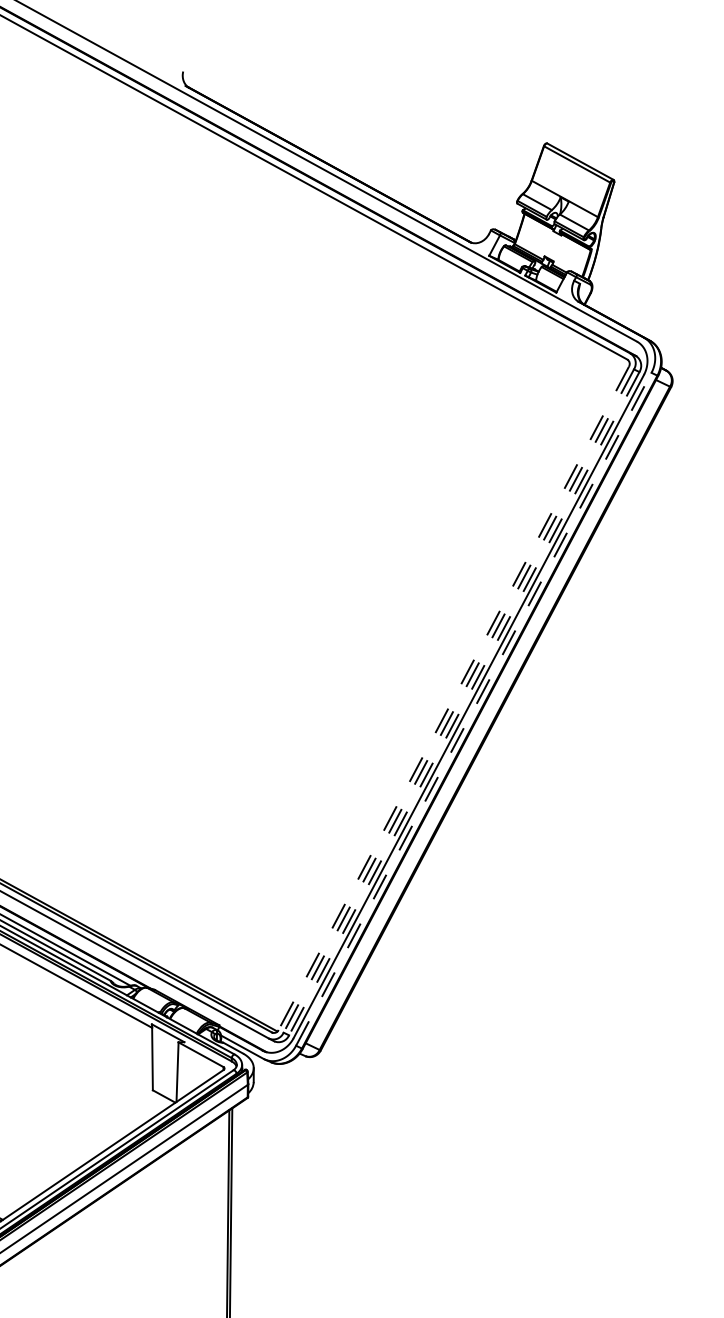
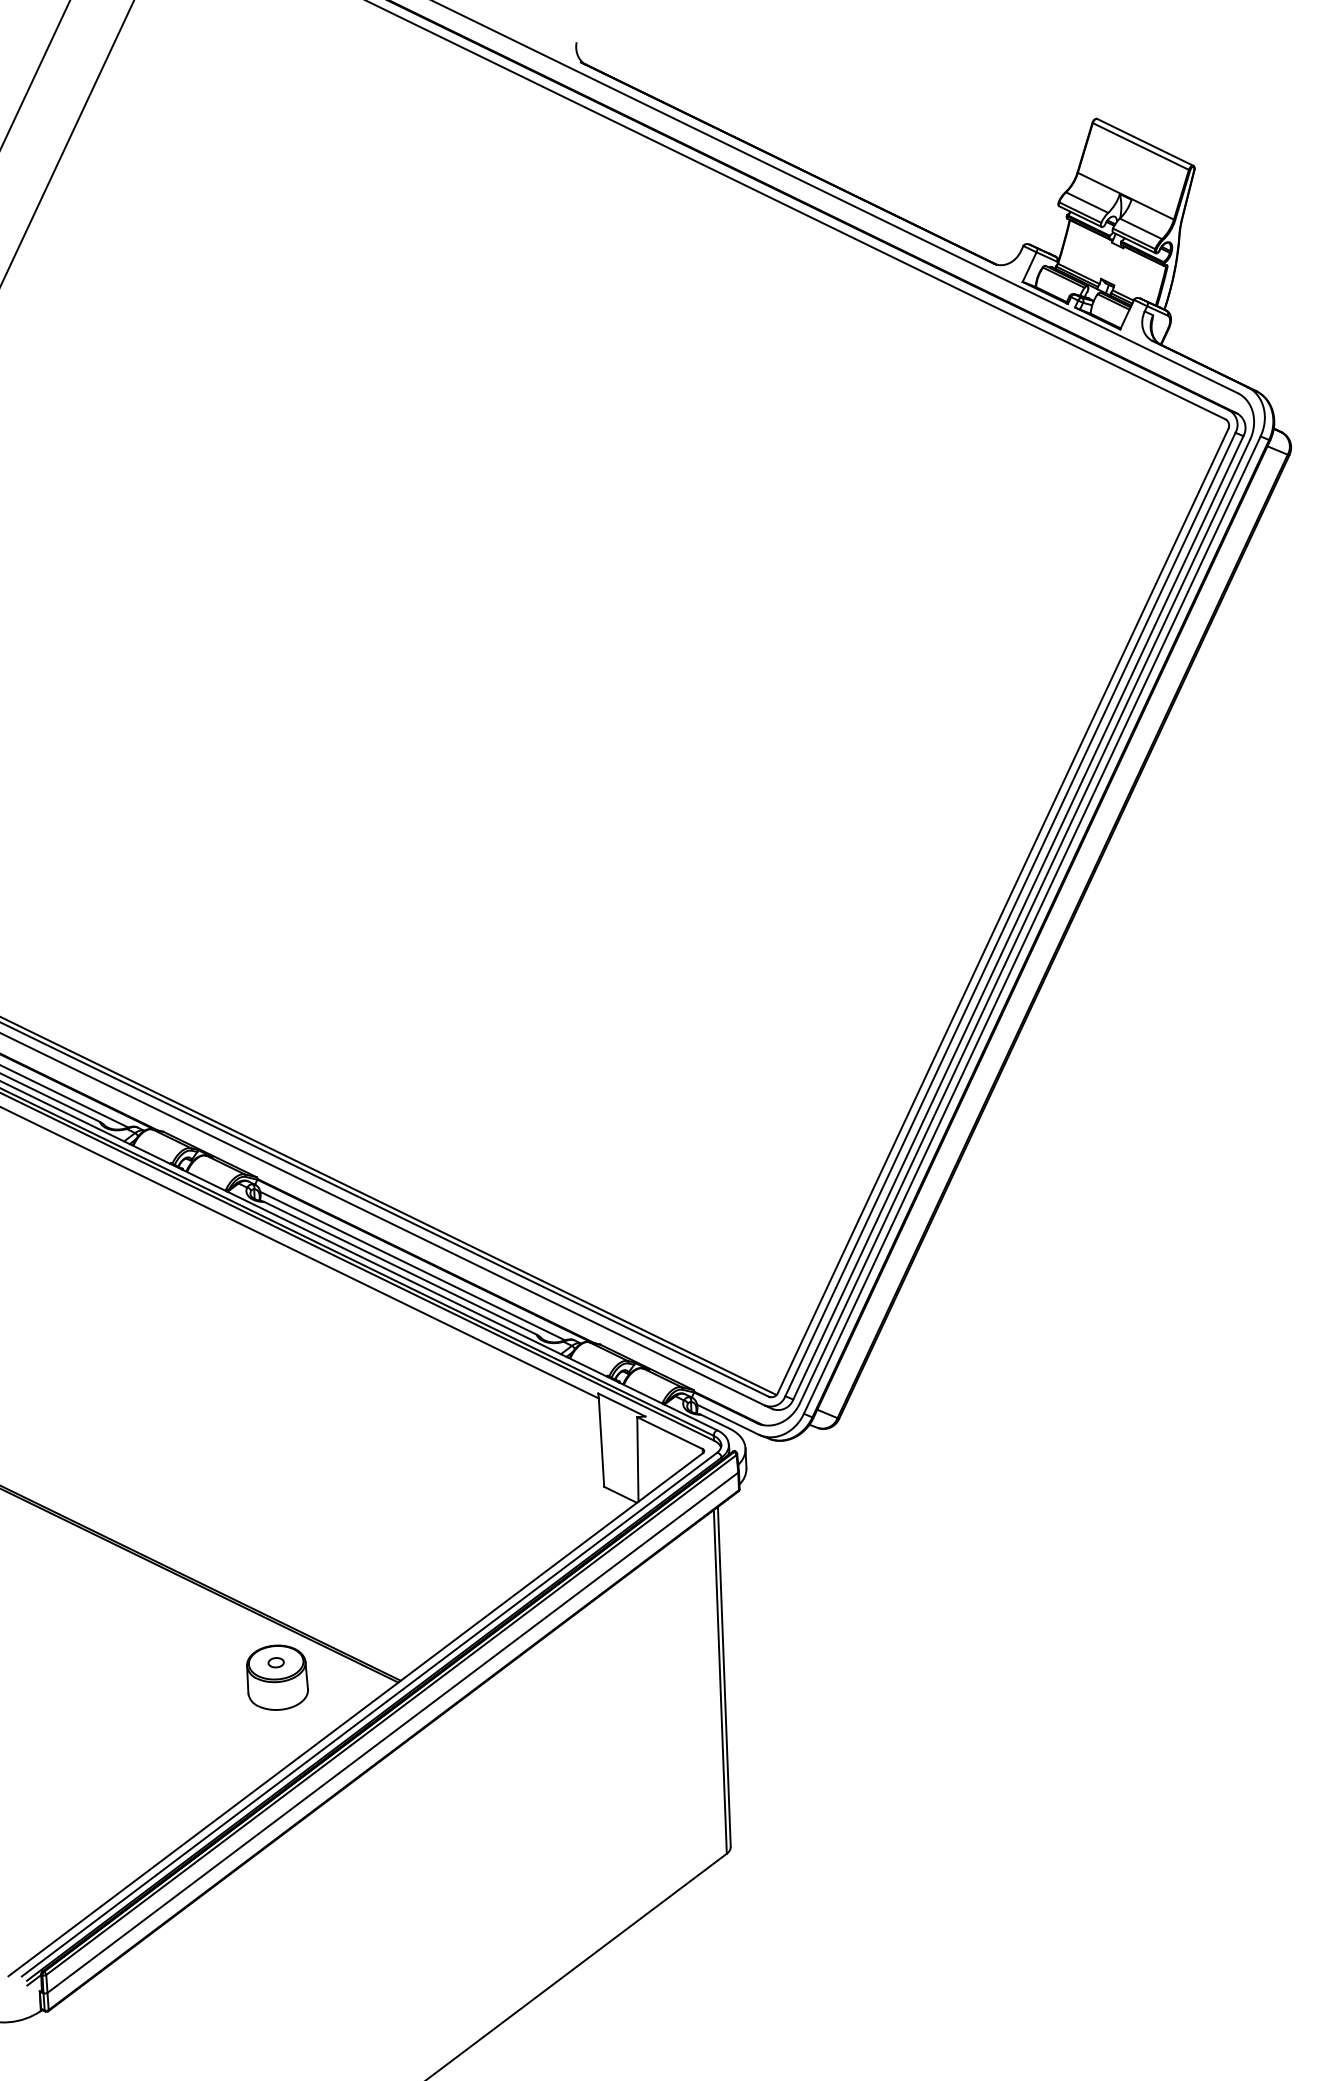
line: (454, 697) -> (1003, 910), dashed -> solid
line: (458, 701) -> (1010, 914), dashed -> solid
line: (464, 703) -> (1018, 917), dashed -> solid
line: (474, 708) -> (1032, 924), dashed -> solid

